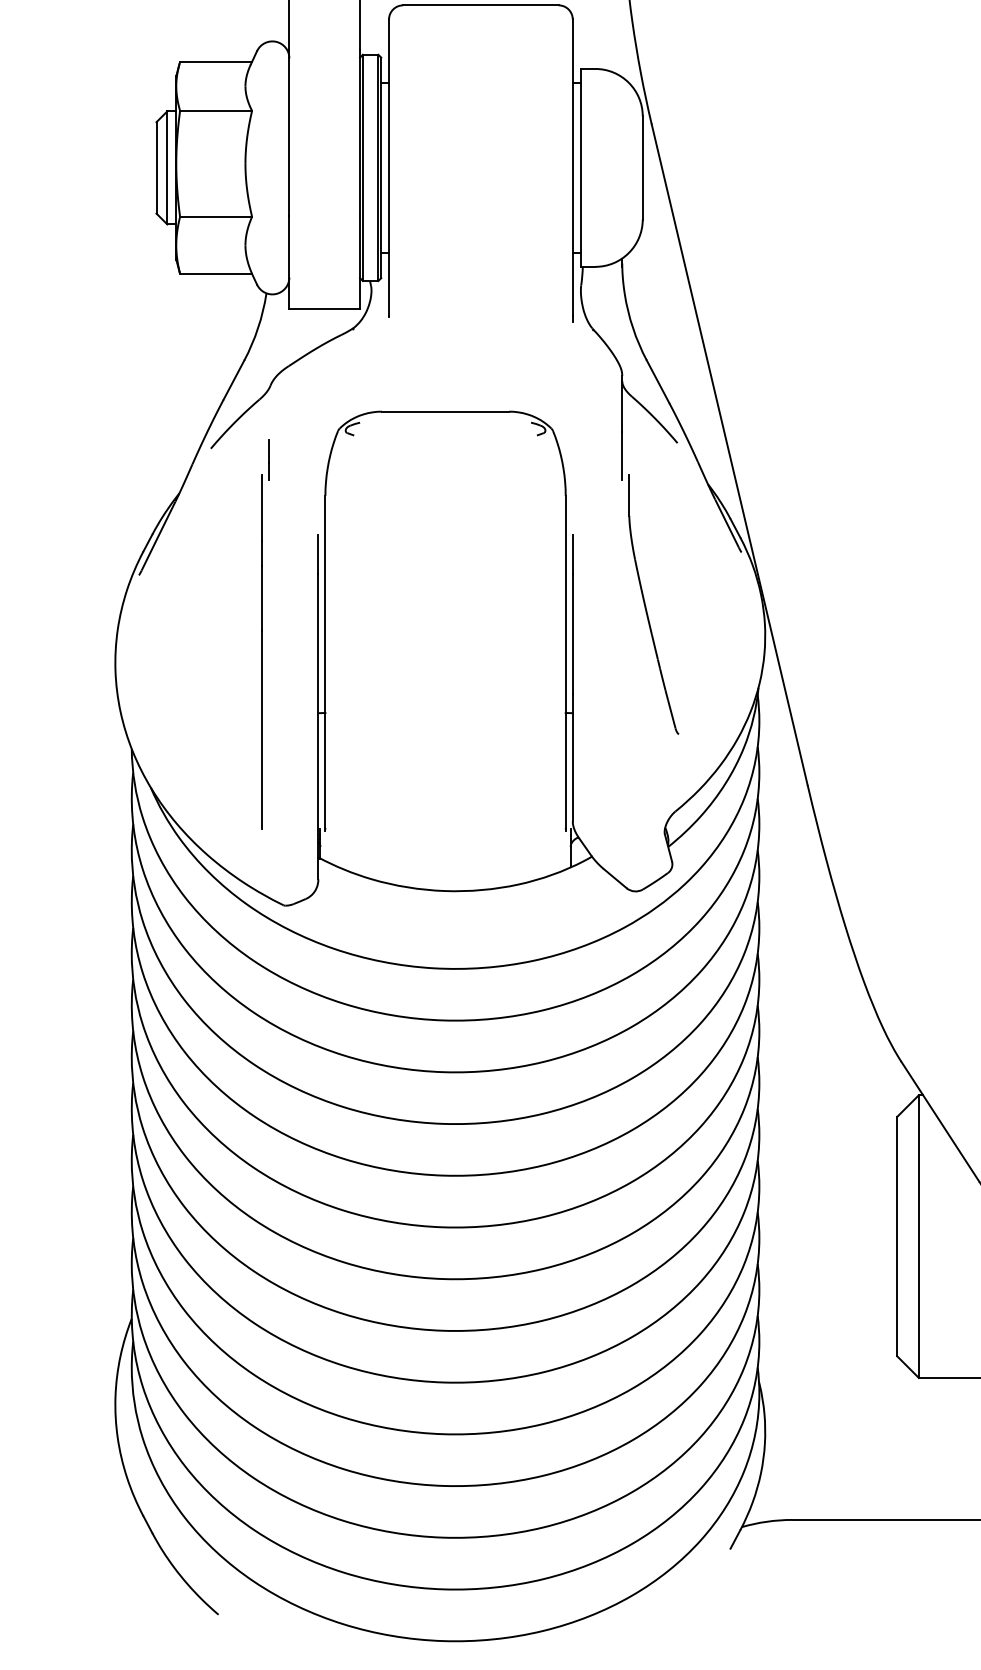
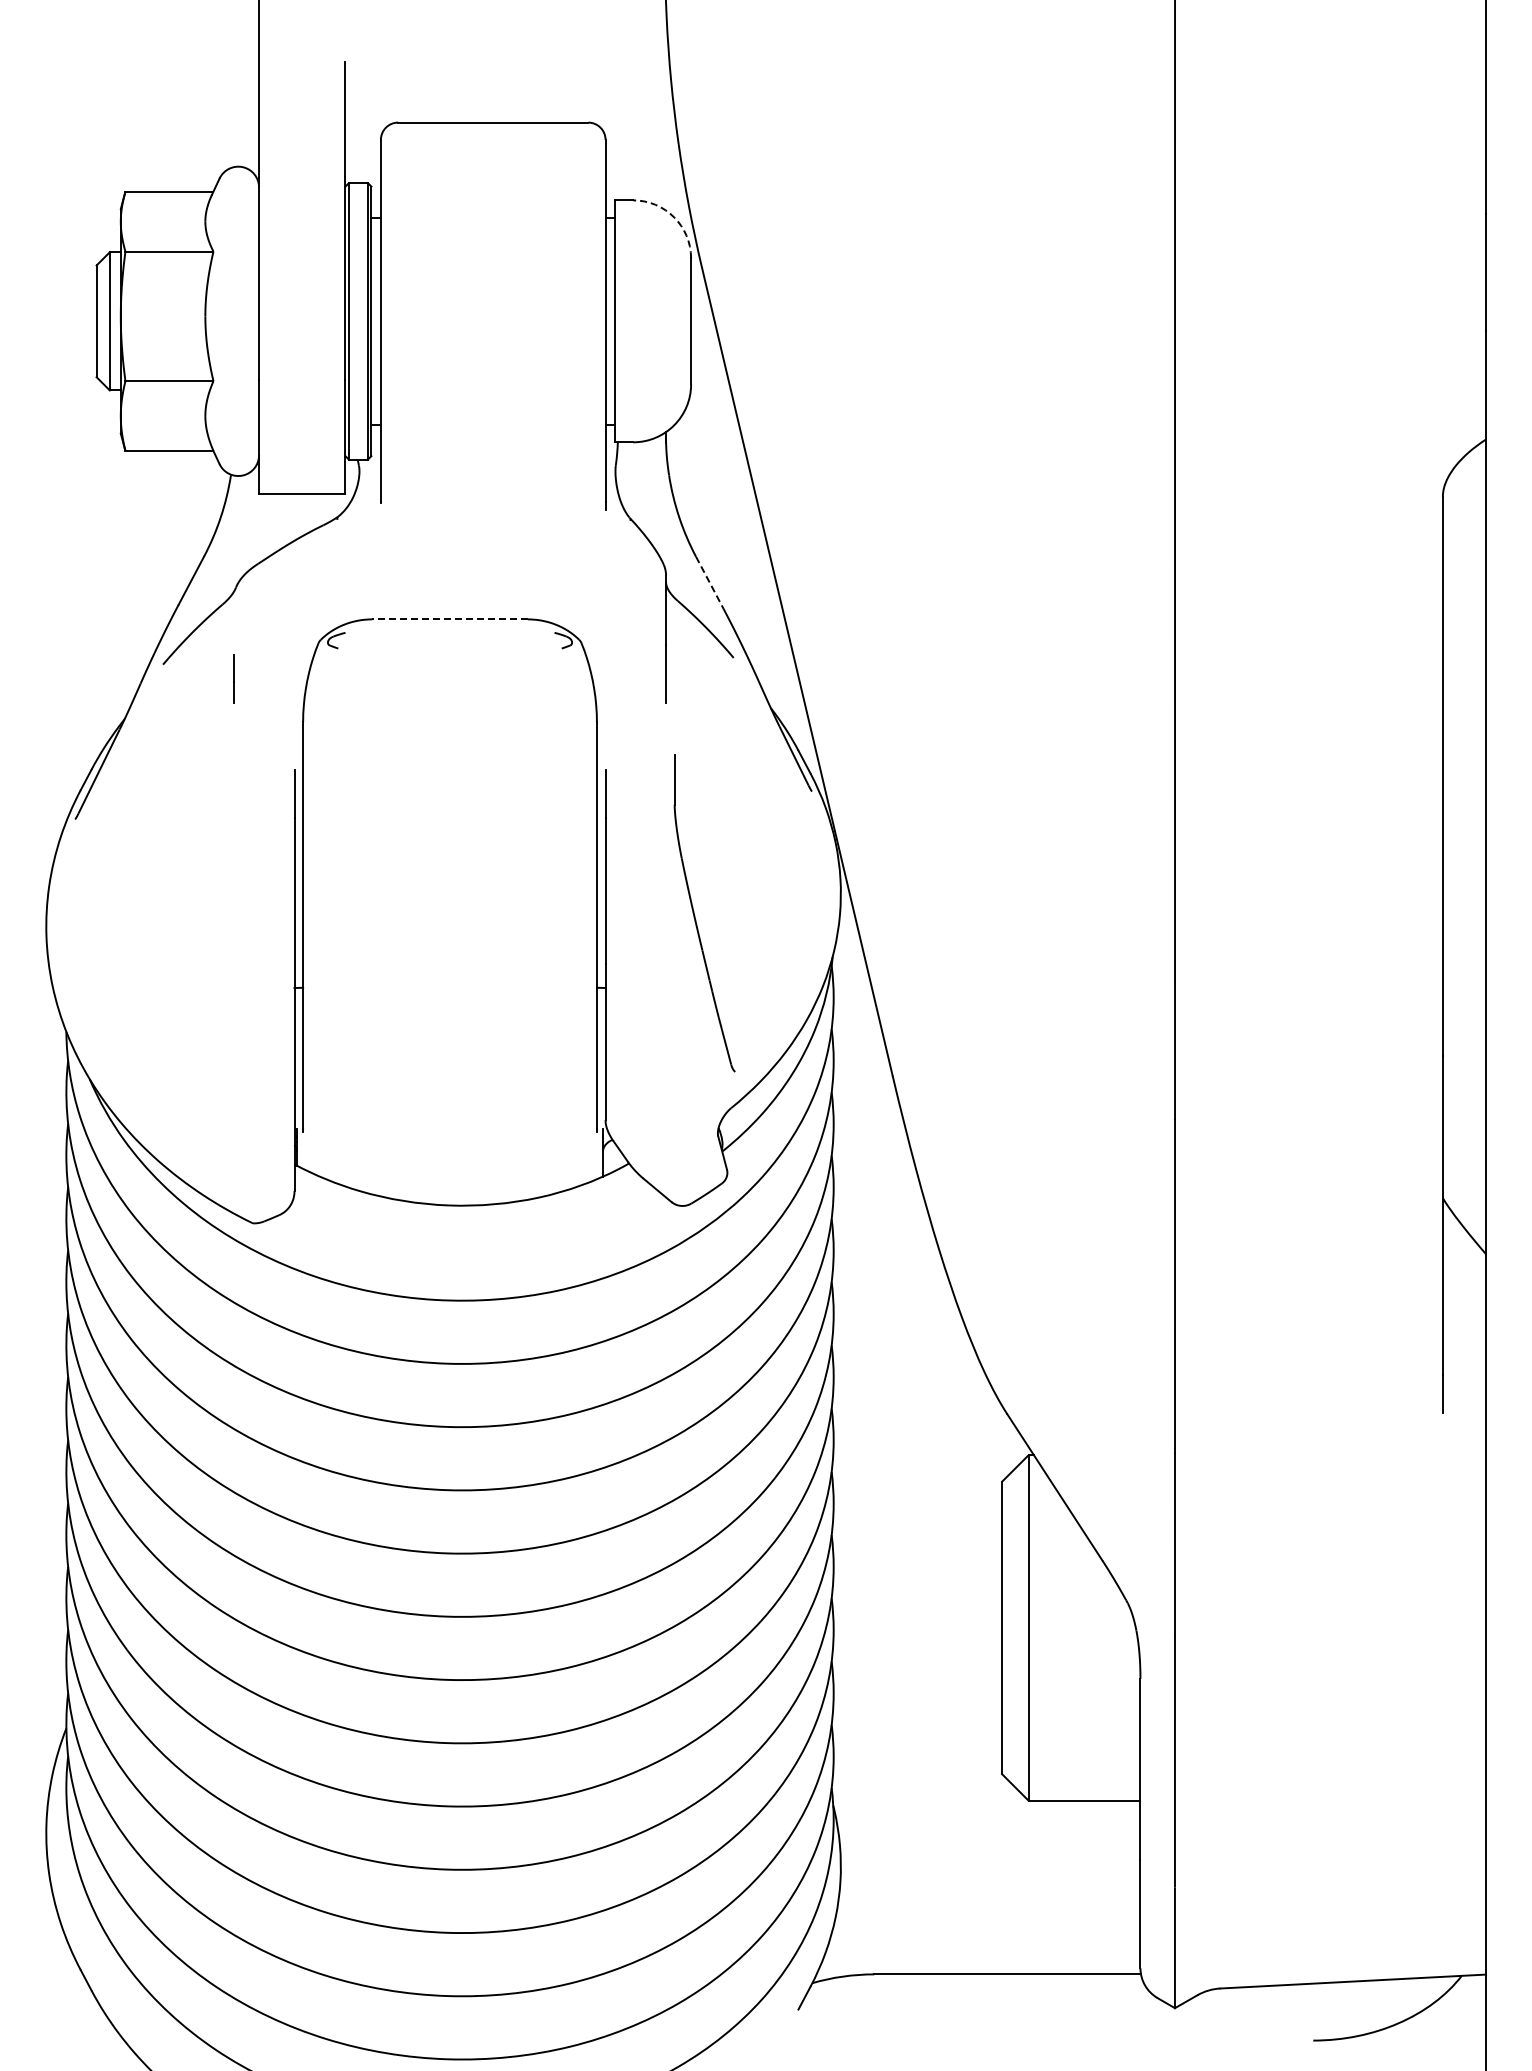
arc: (629, 82) -> (674, 217), solid -> dashed
line: (657, 381) -> (709, 582), solid -> dashed
line: (445, 411) -> (450, 619), solid -> dashed
part: (646, 606) -> (695, 915), moved
line: (261, 652) -> (224, 913), removed

